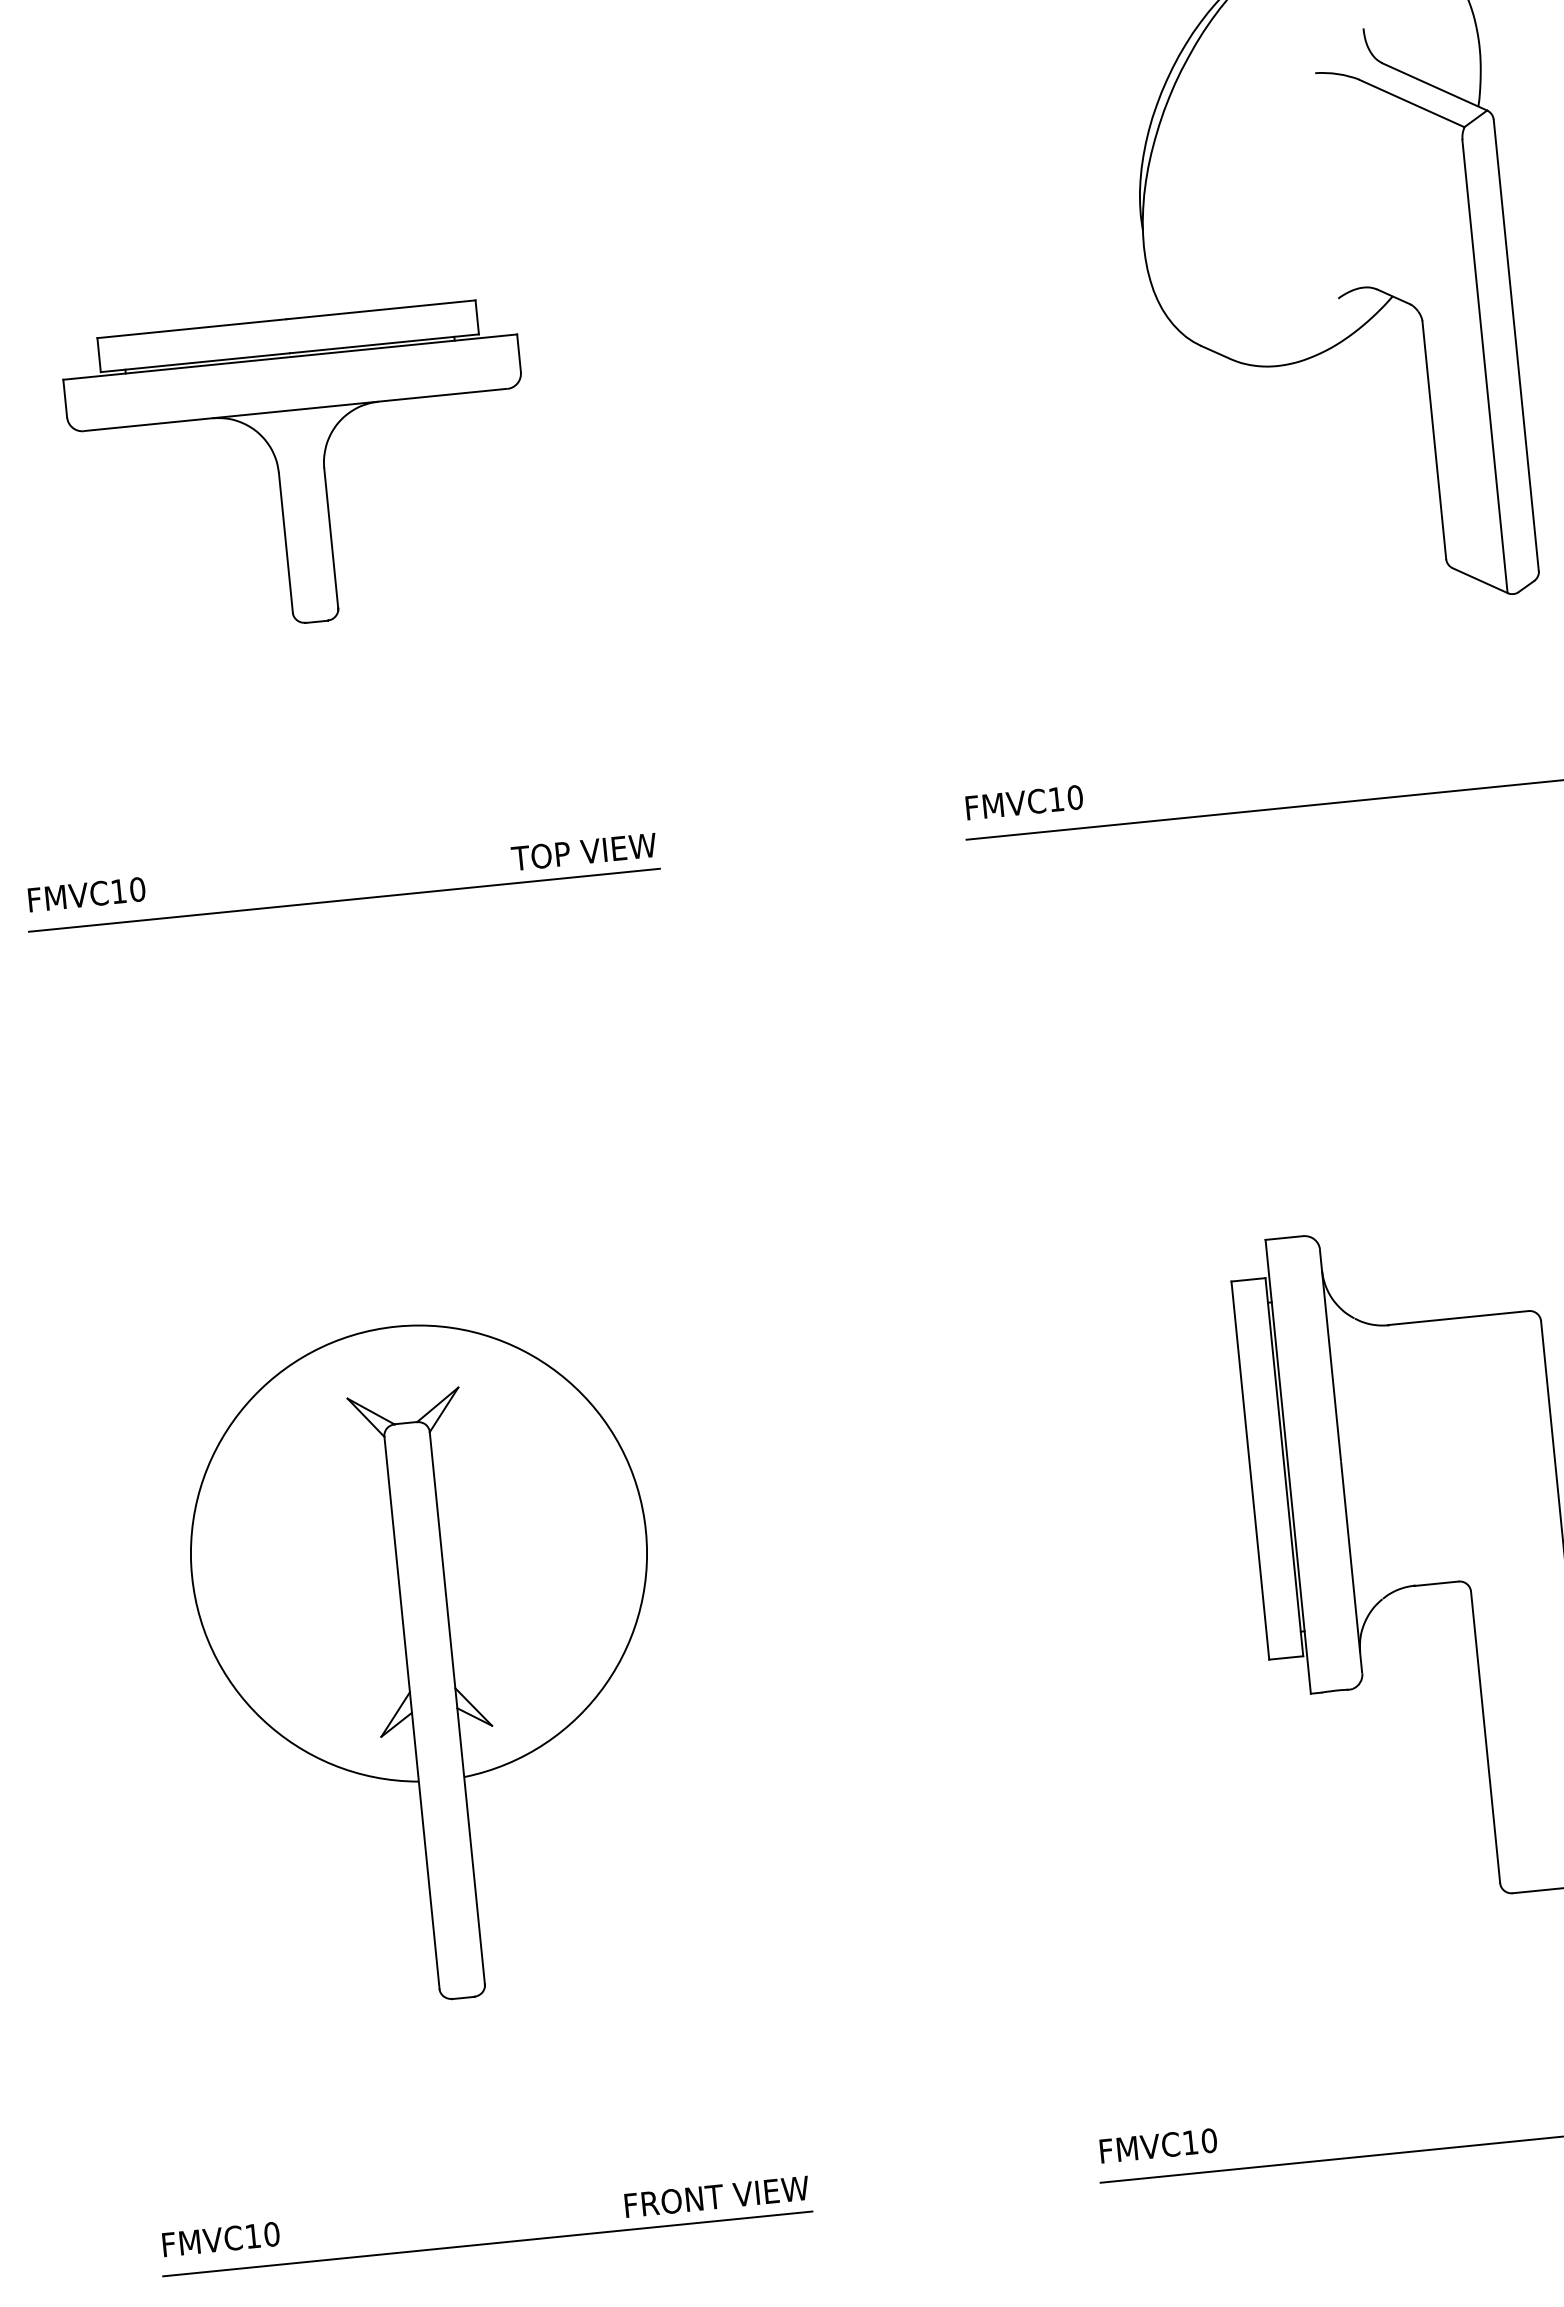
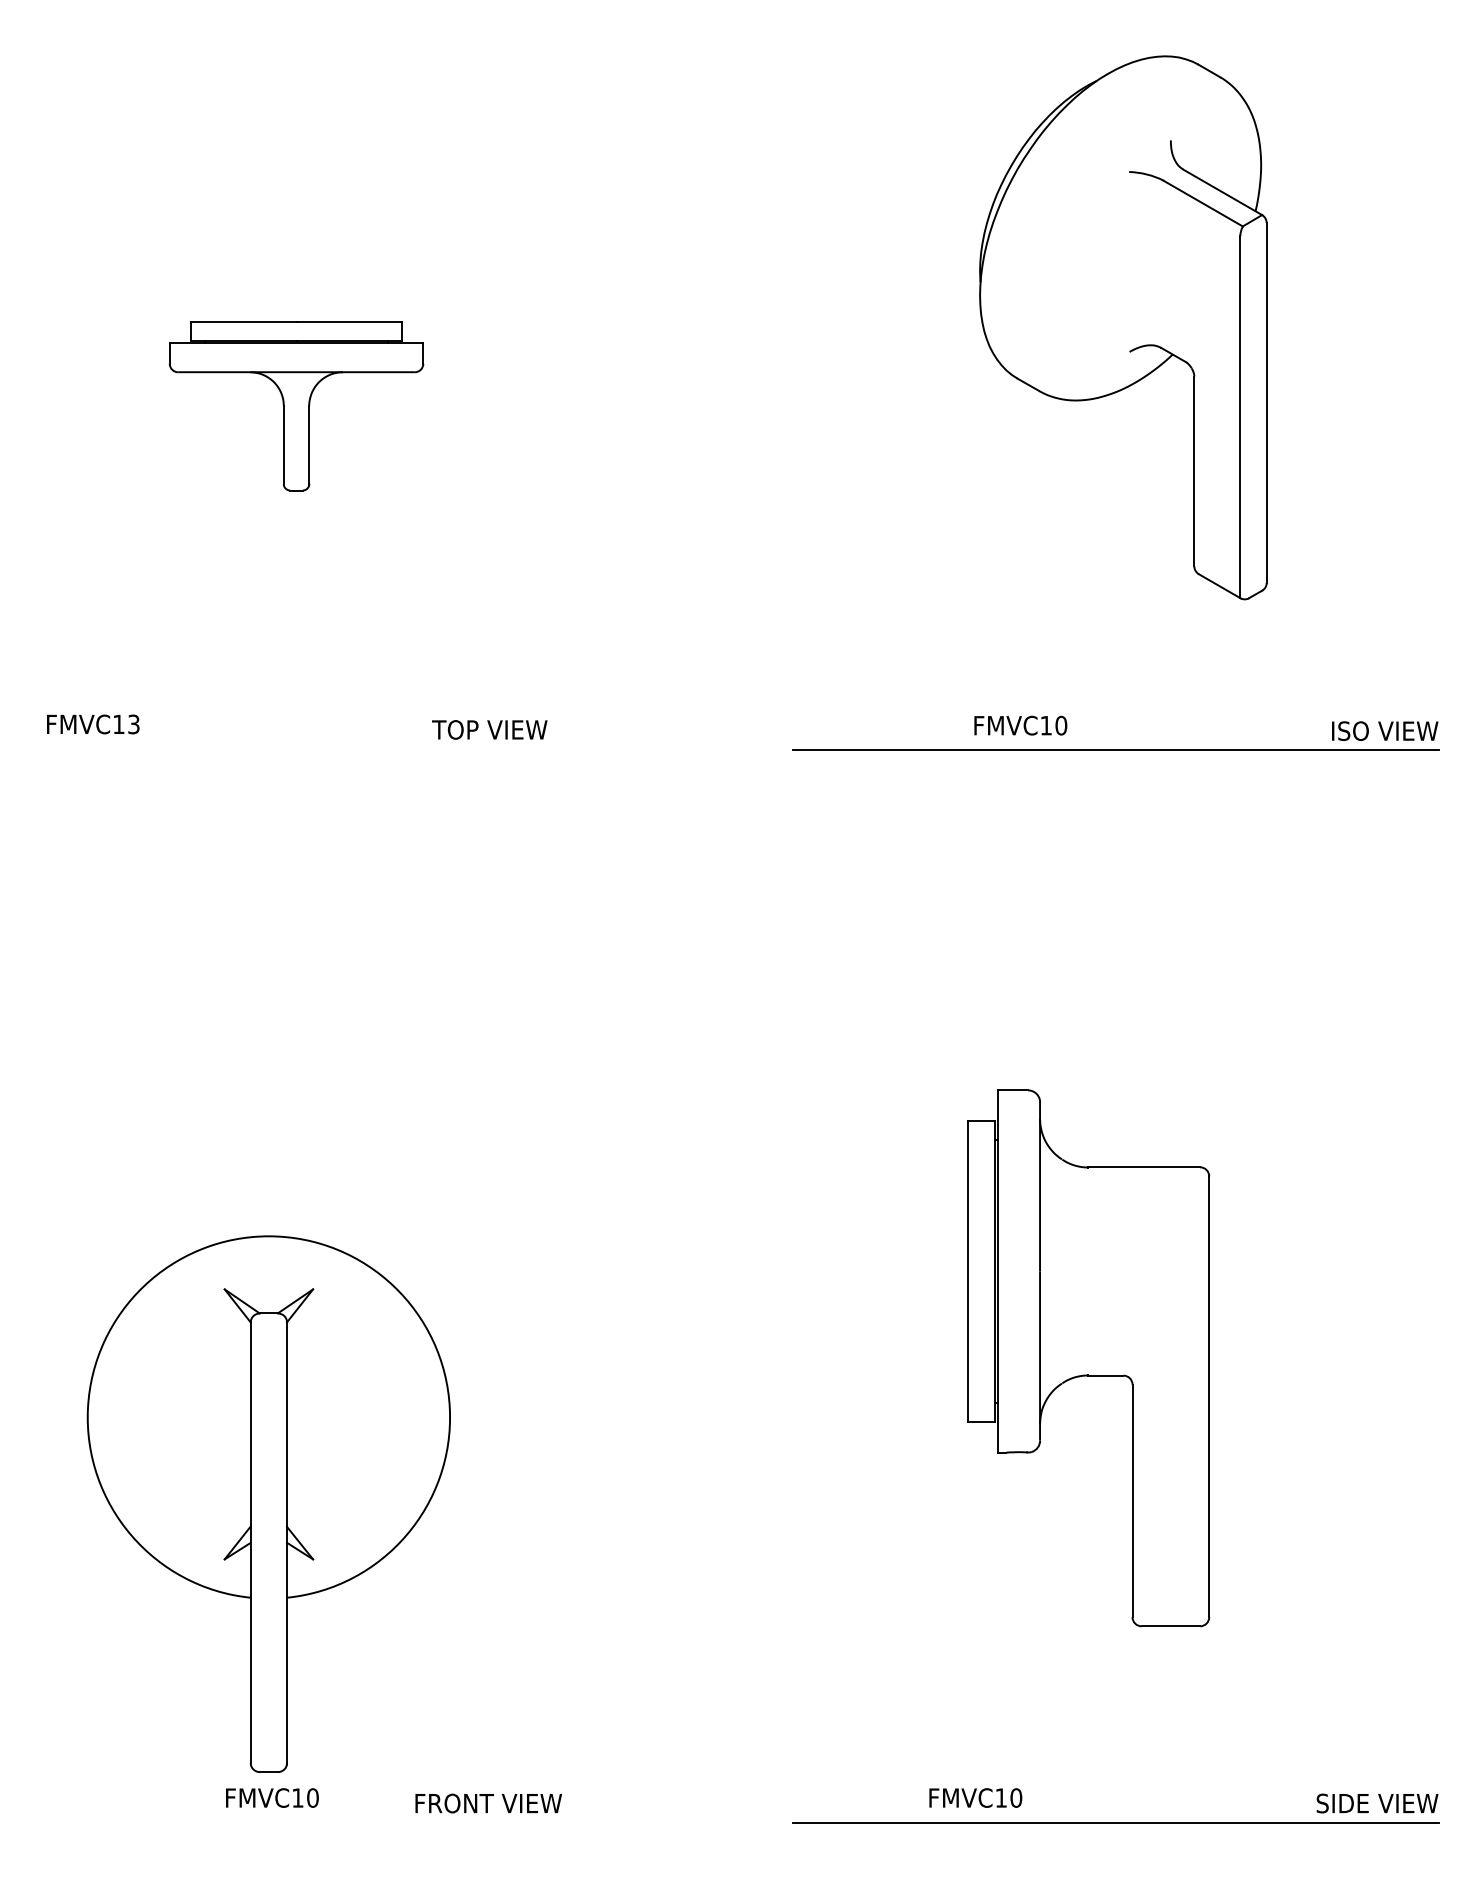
part: (301, 469) -> (296, 405), size x0.7
text: (1024, 802) -> (1020, 725), moved
text: (137, 889) -> (133, 724), FMVC10 -> FMVC13
line: (344, 900) -> (296, 749), removed
part: (429, 1661) -> (268, 1503), moved
text: (1158, 2145) -> (975, 1797), moved
text: (221, 2238) -> (272, 1797), moved
line: (487, 2243) -> (303, 1822), removed

